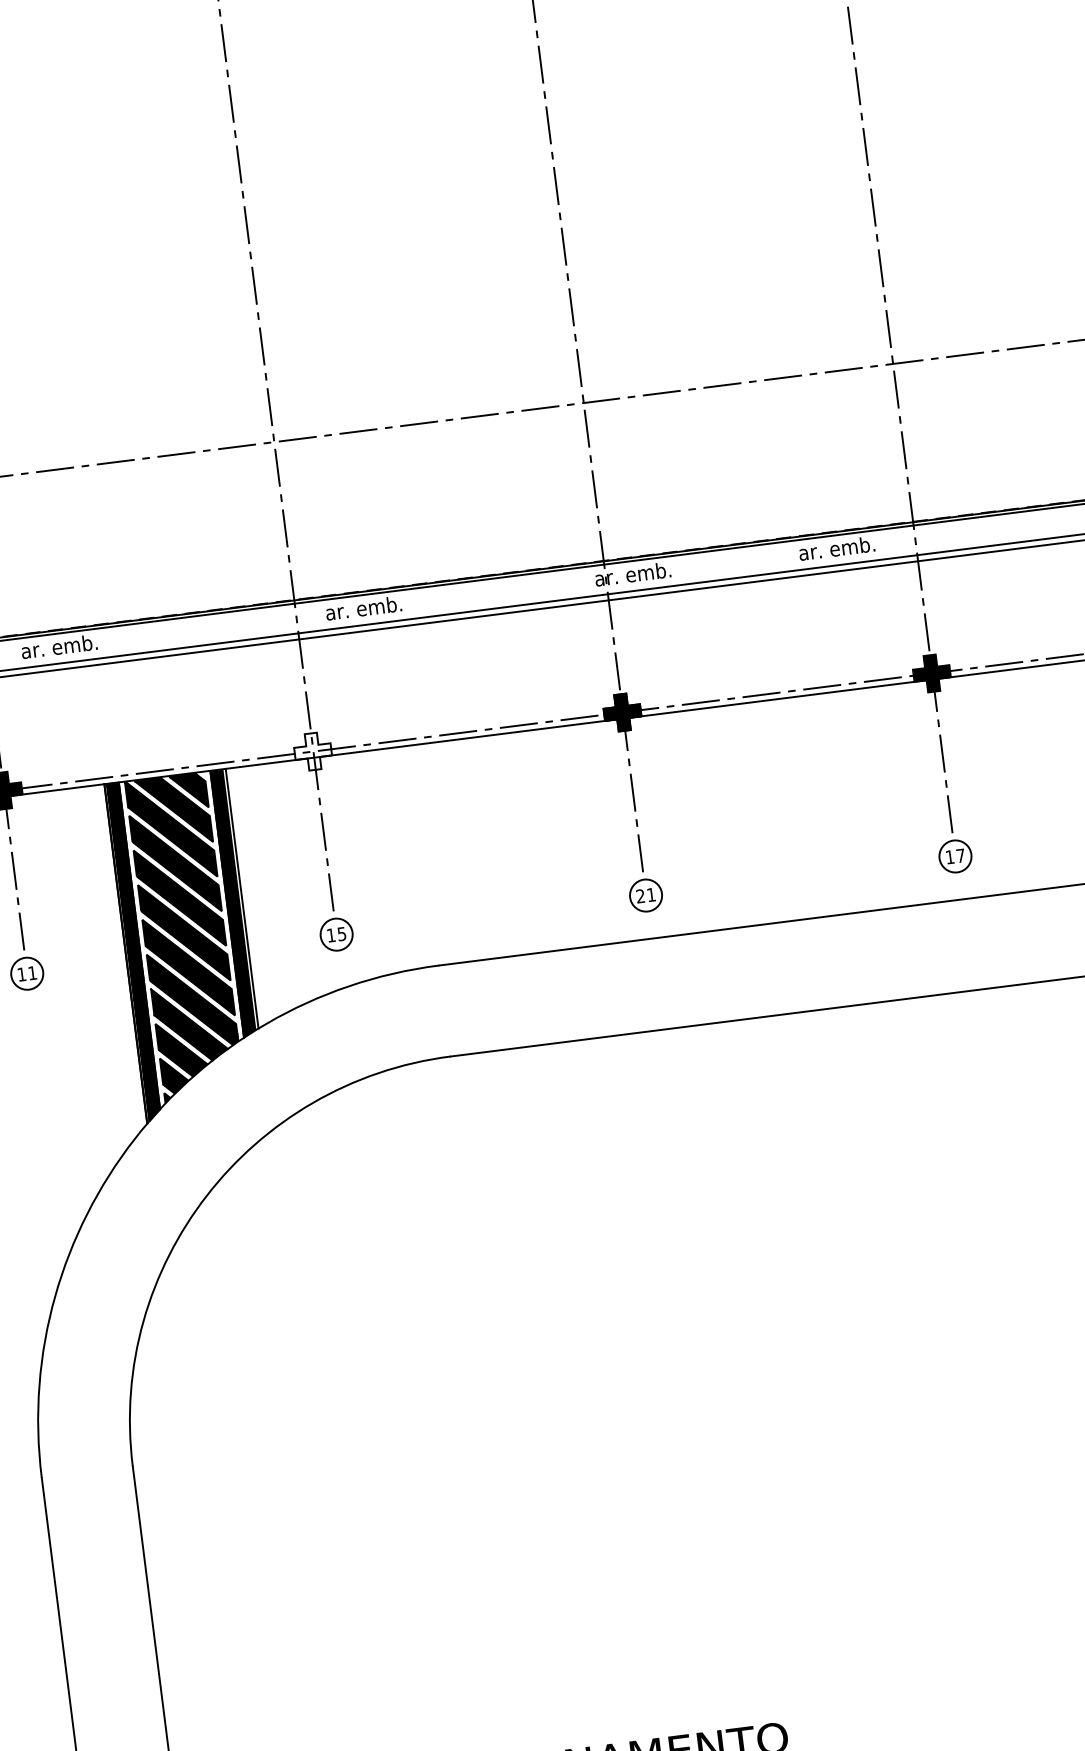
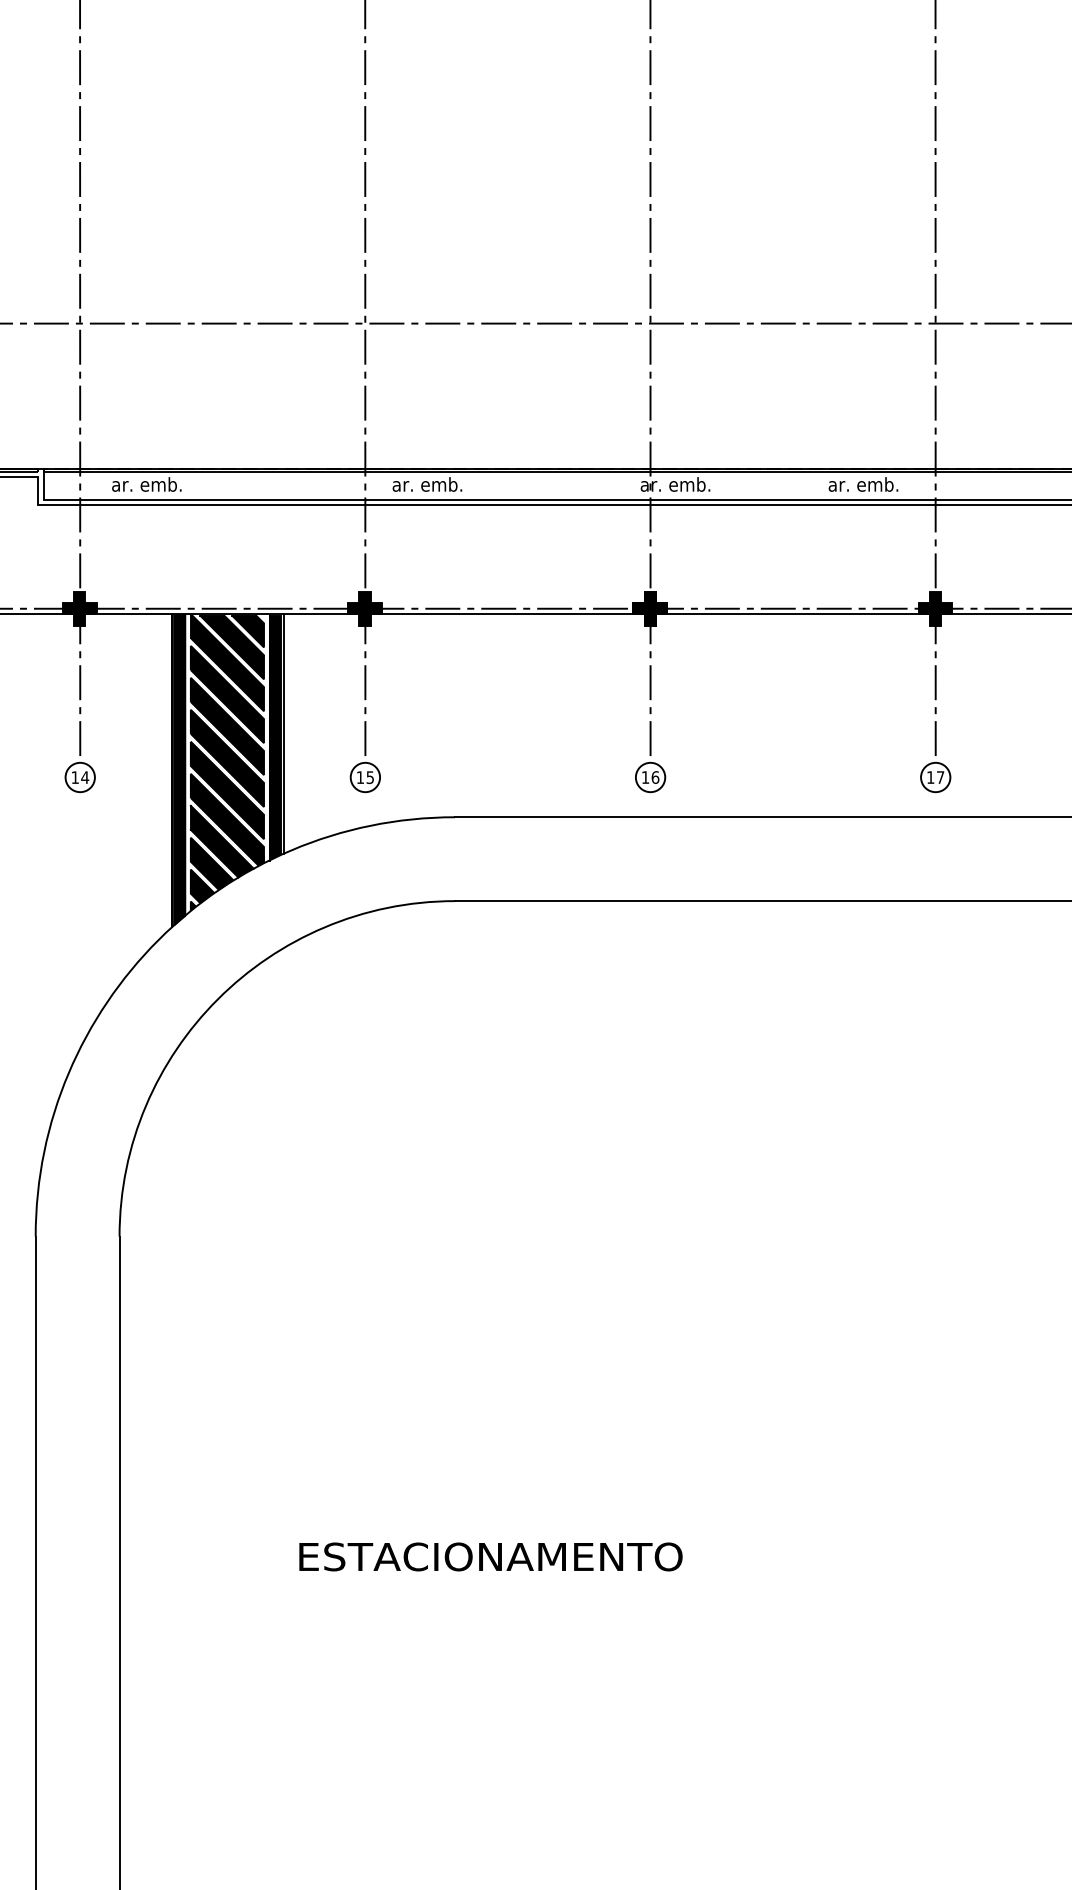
fill: (312, 751) -> (364, 608), added
text: (645, 895) -> (650, 777), 21 -> 16
text: (32, 973) -> (85, 777), 11 -> 14

